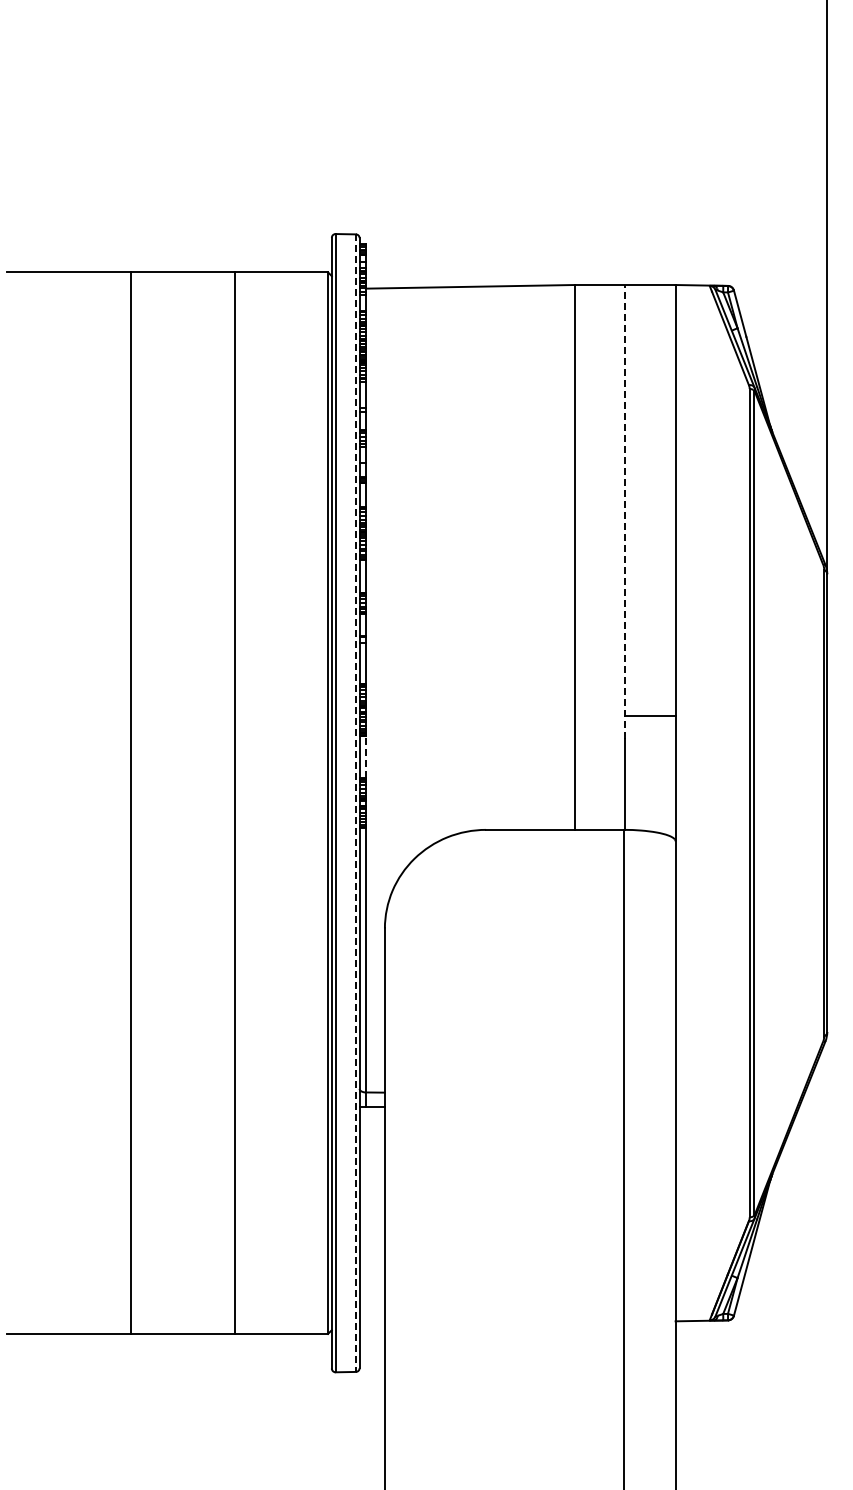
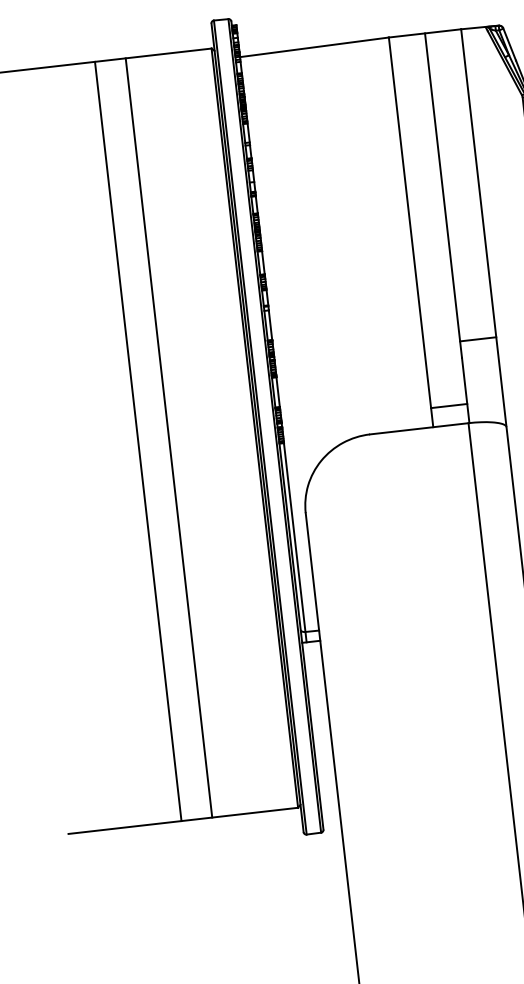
line: (625, 511) -> (443, 195), dashed -> solid
line: (365, 757) -> (277, 392), dashed -> solid
line: (131, 802) -> (138, 440), moved
line: (234, 802) -> (168, 437), moved
line: (355, 803) -> (274, 426), dashed -> solid
line: (599, 803) -> (449, 406), added

